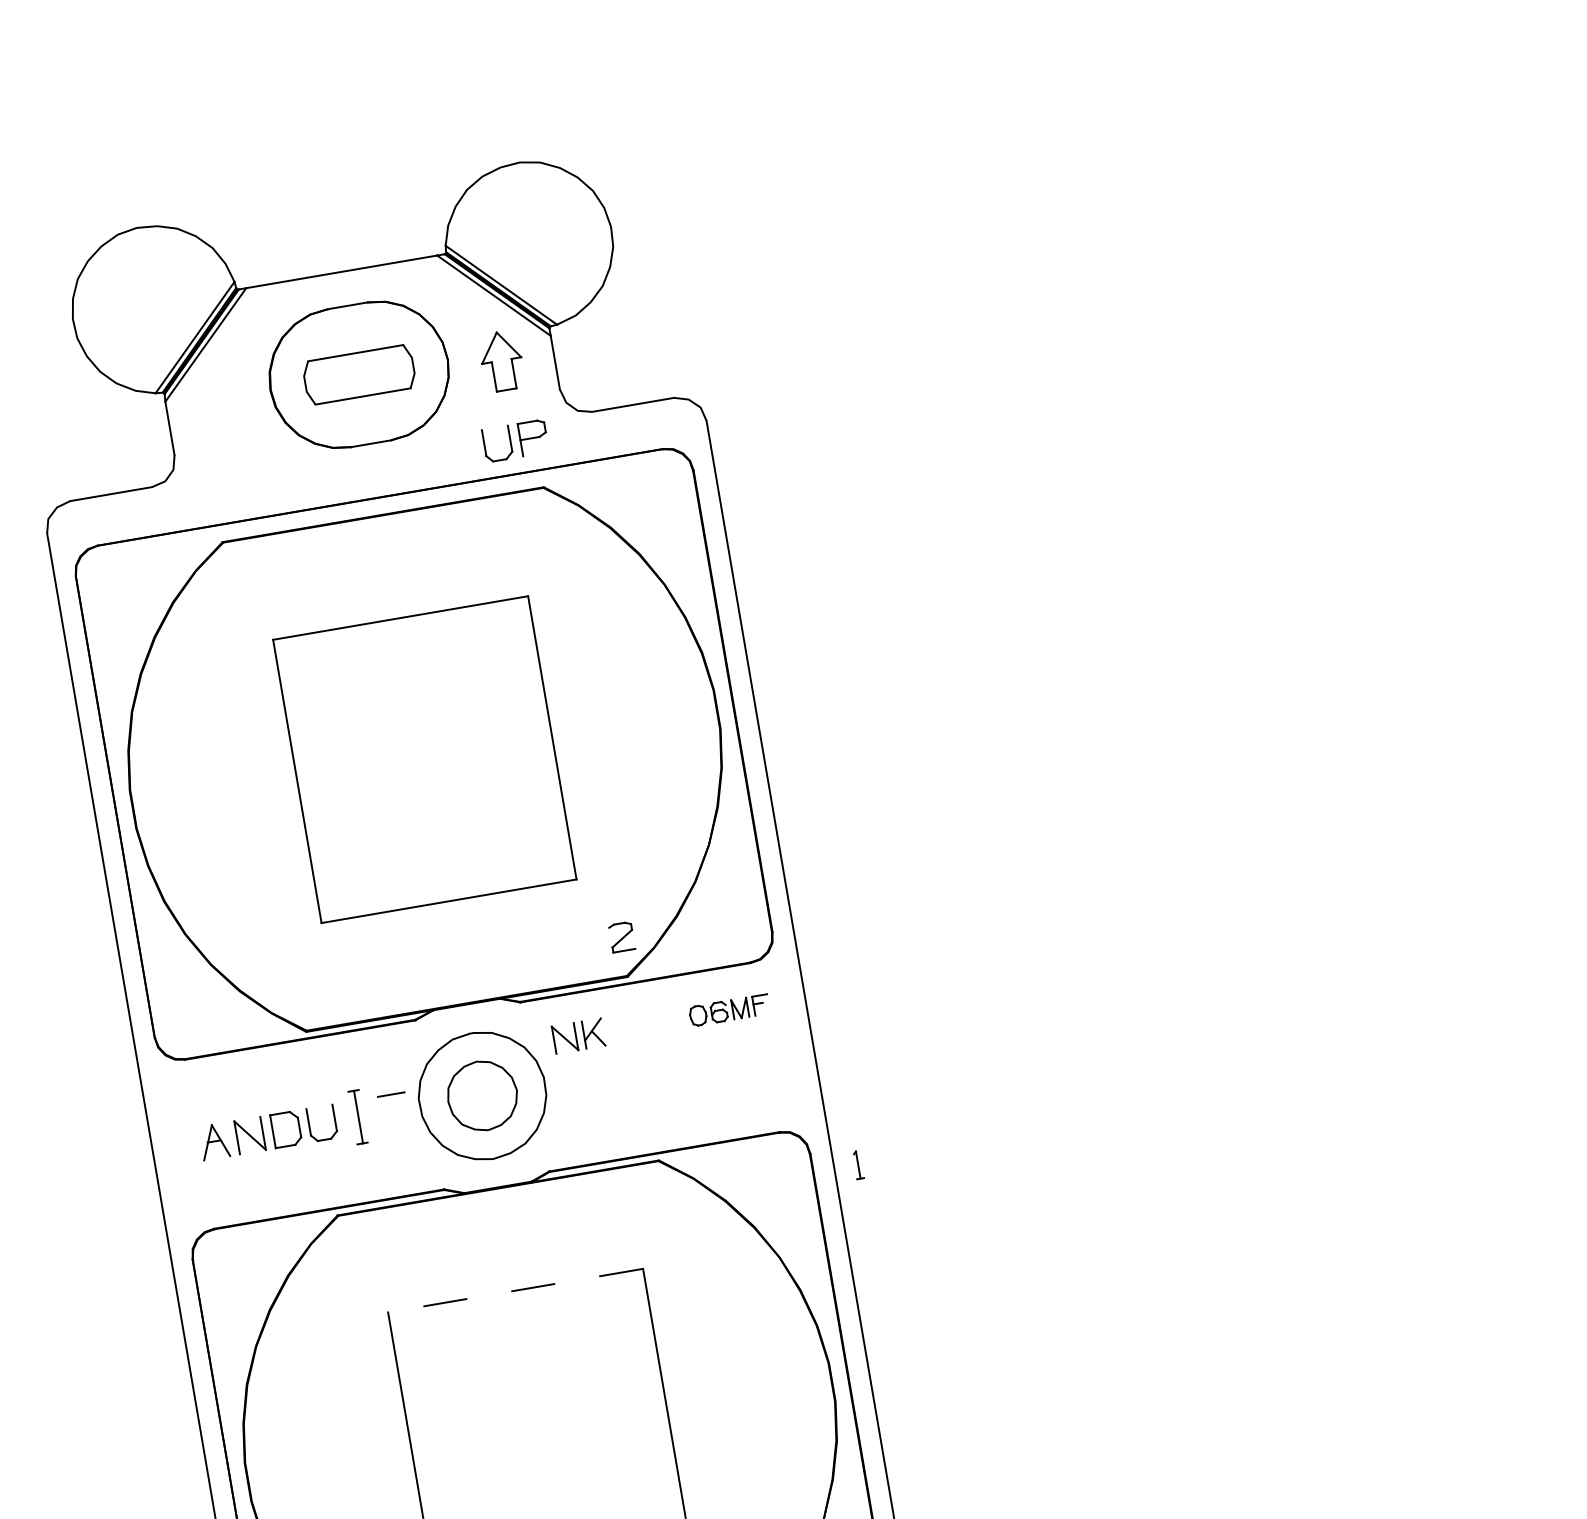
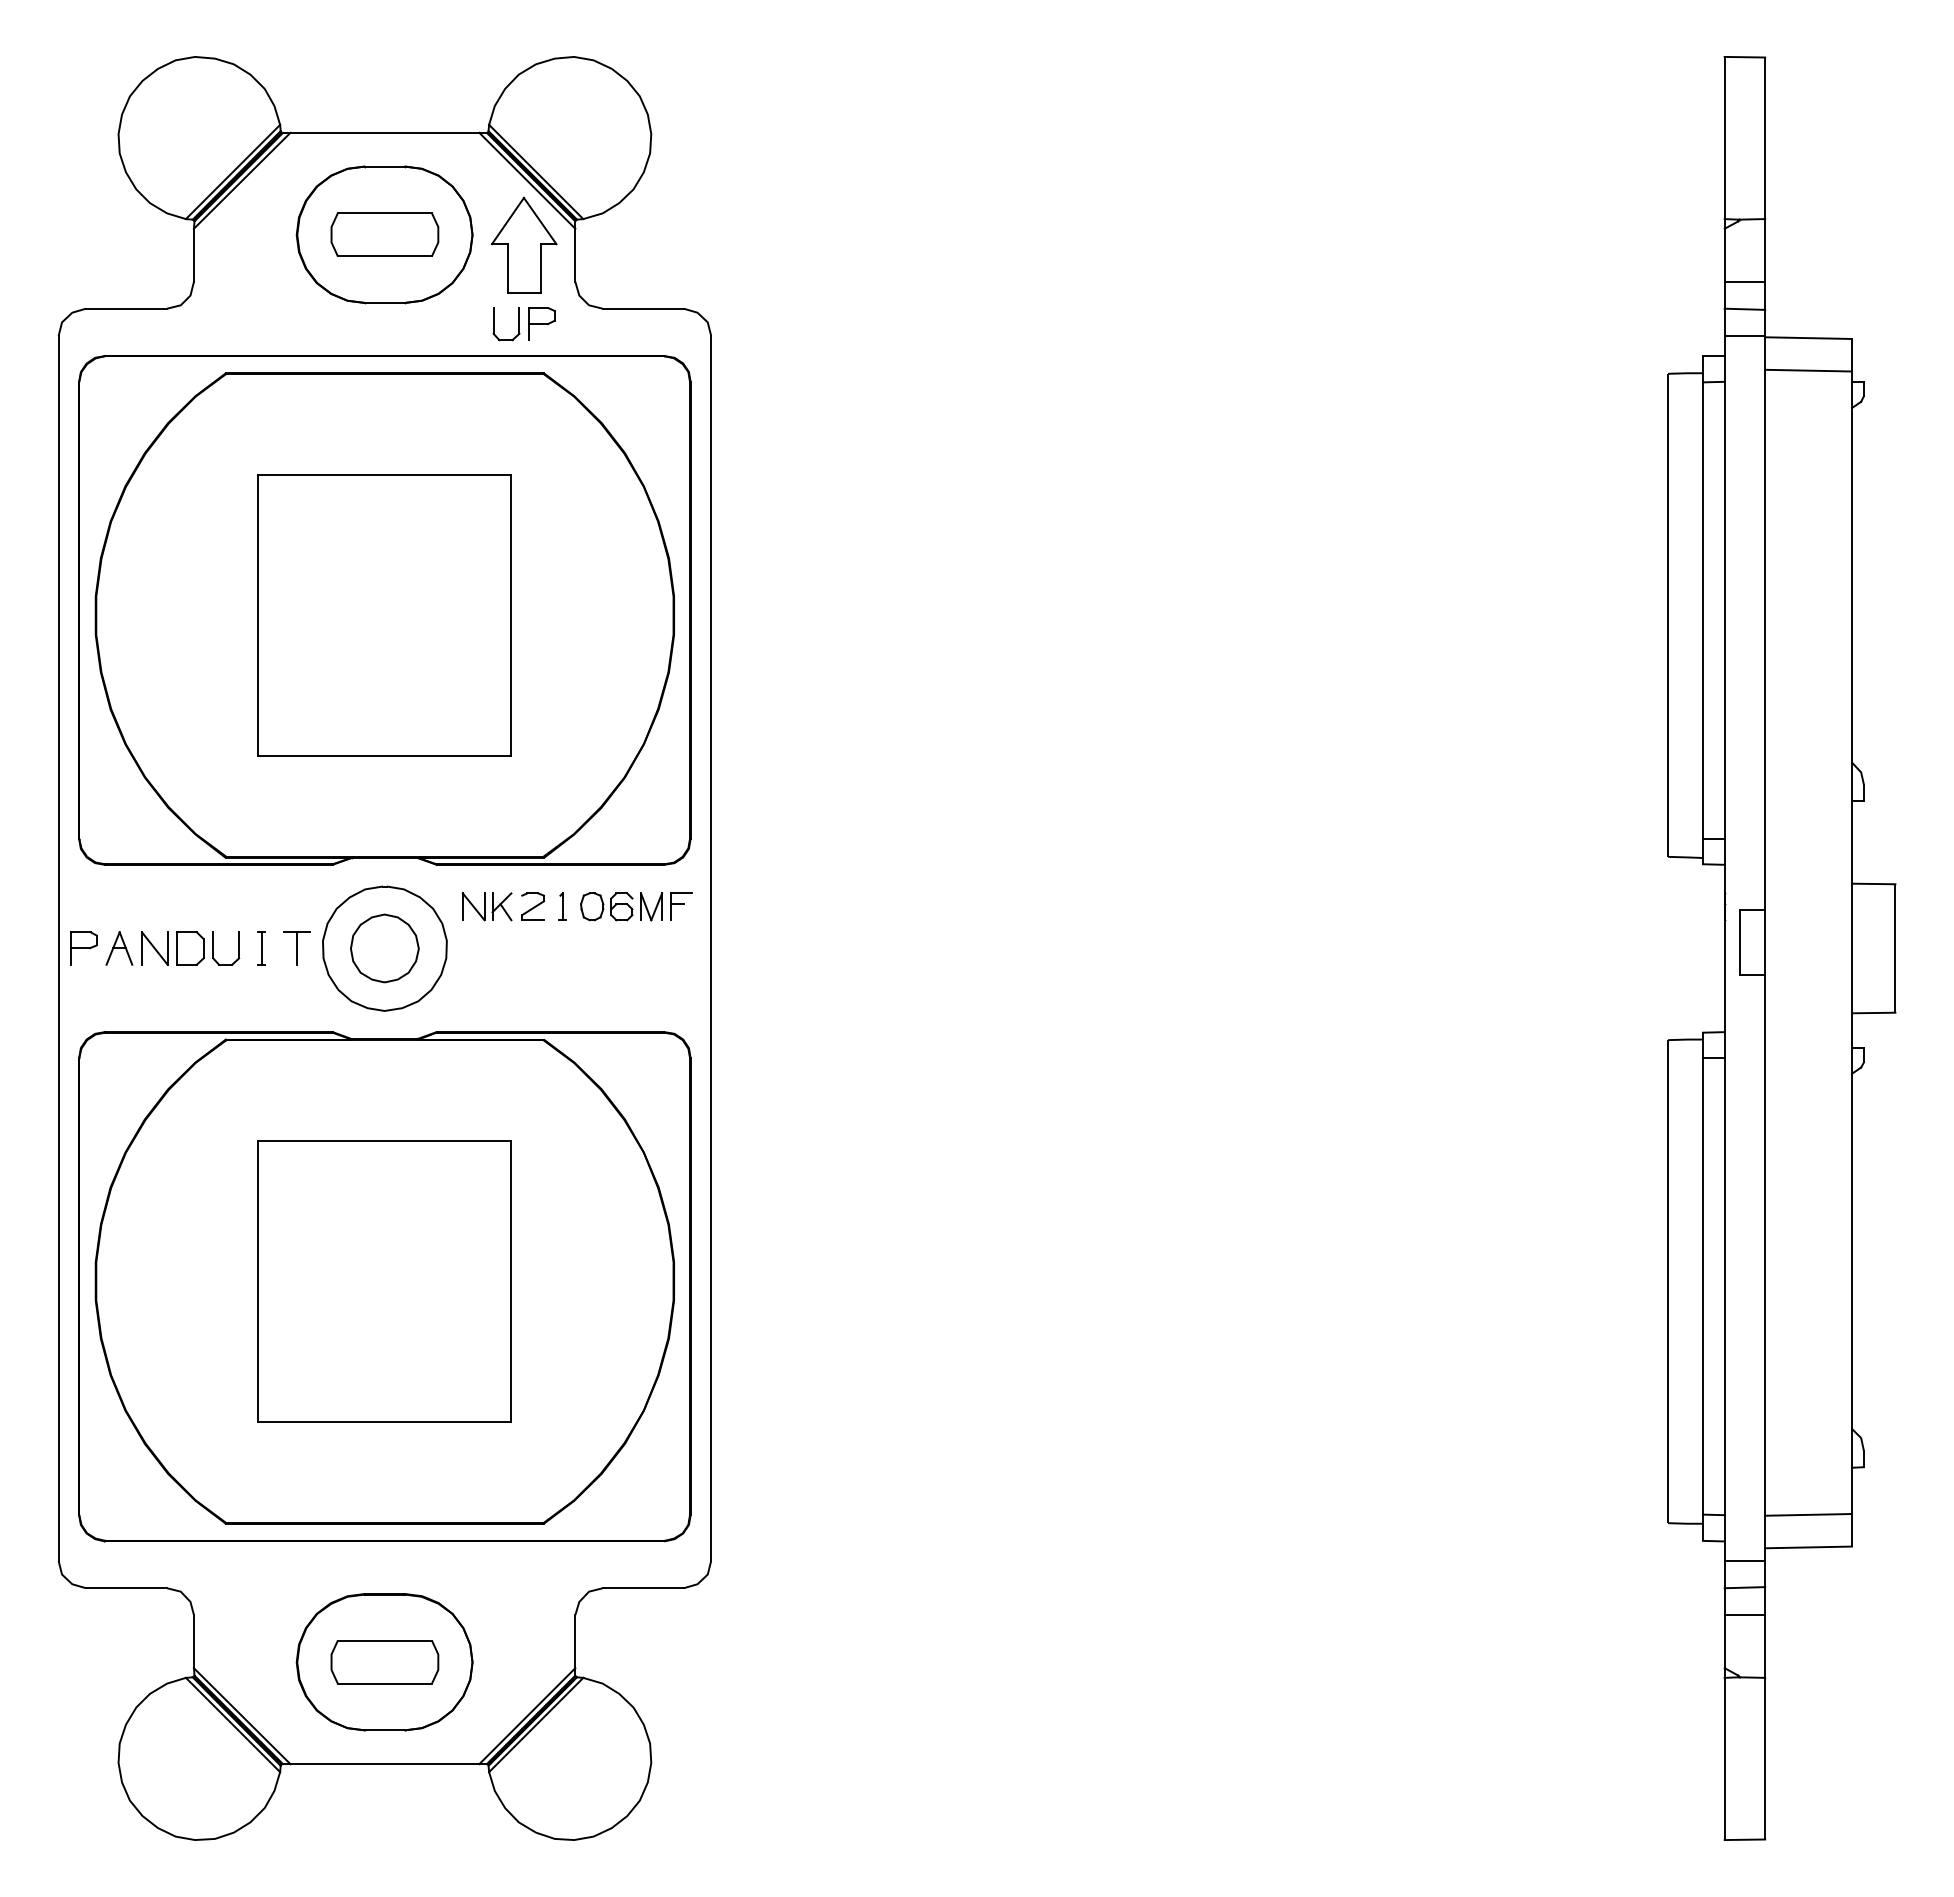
part: (501, 360) -> (523, 244), size x1.67
part: (621, 937) -> (532, 906), moved
part: (729, 1010) -> (636, 906), size x1.43
line: (394, 1111) -> (297, 948), added
part: (357, 1117) -> (261, 948), size x0.62
part: (178, 1147) -> (83, 948), added
part: (857, 1164) -> (562, 906), moved
line: (515, 1290) -> (384, 1141), dashed -> solid

